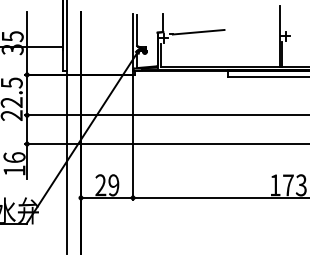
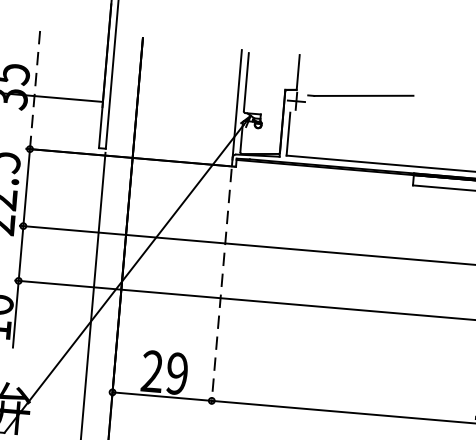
line: (27, 42) -> (36, 87), solid -> dashed
line: (133, 137) -> (222, 285), solid -> dashed

